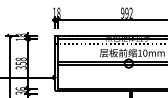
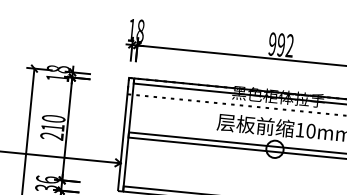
text: (20, 63) -> (51, 127), 358 -> 210

